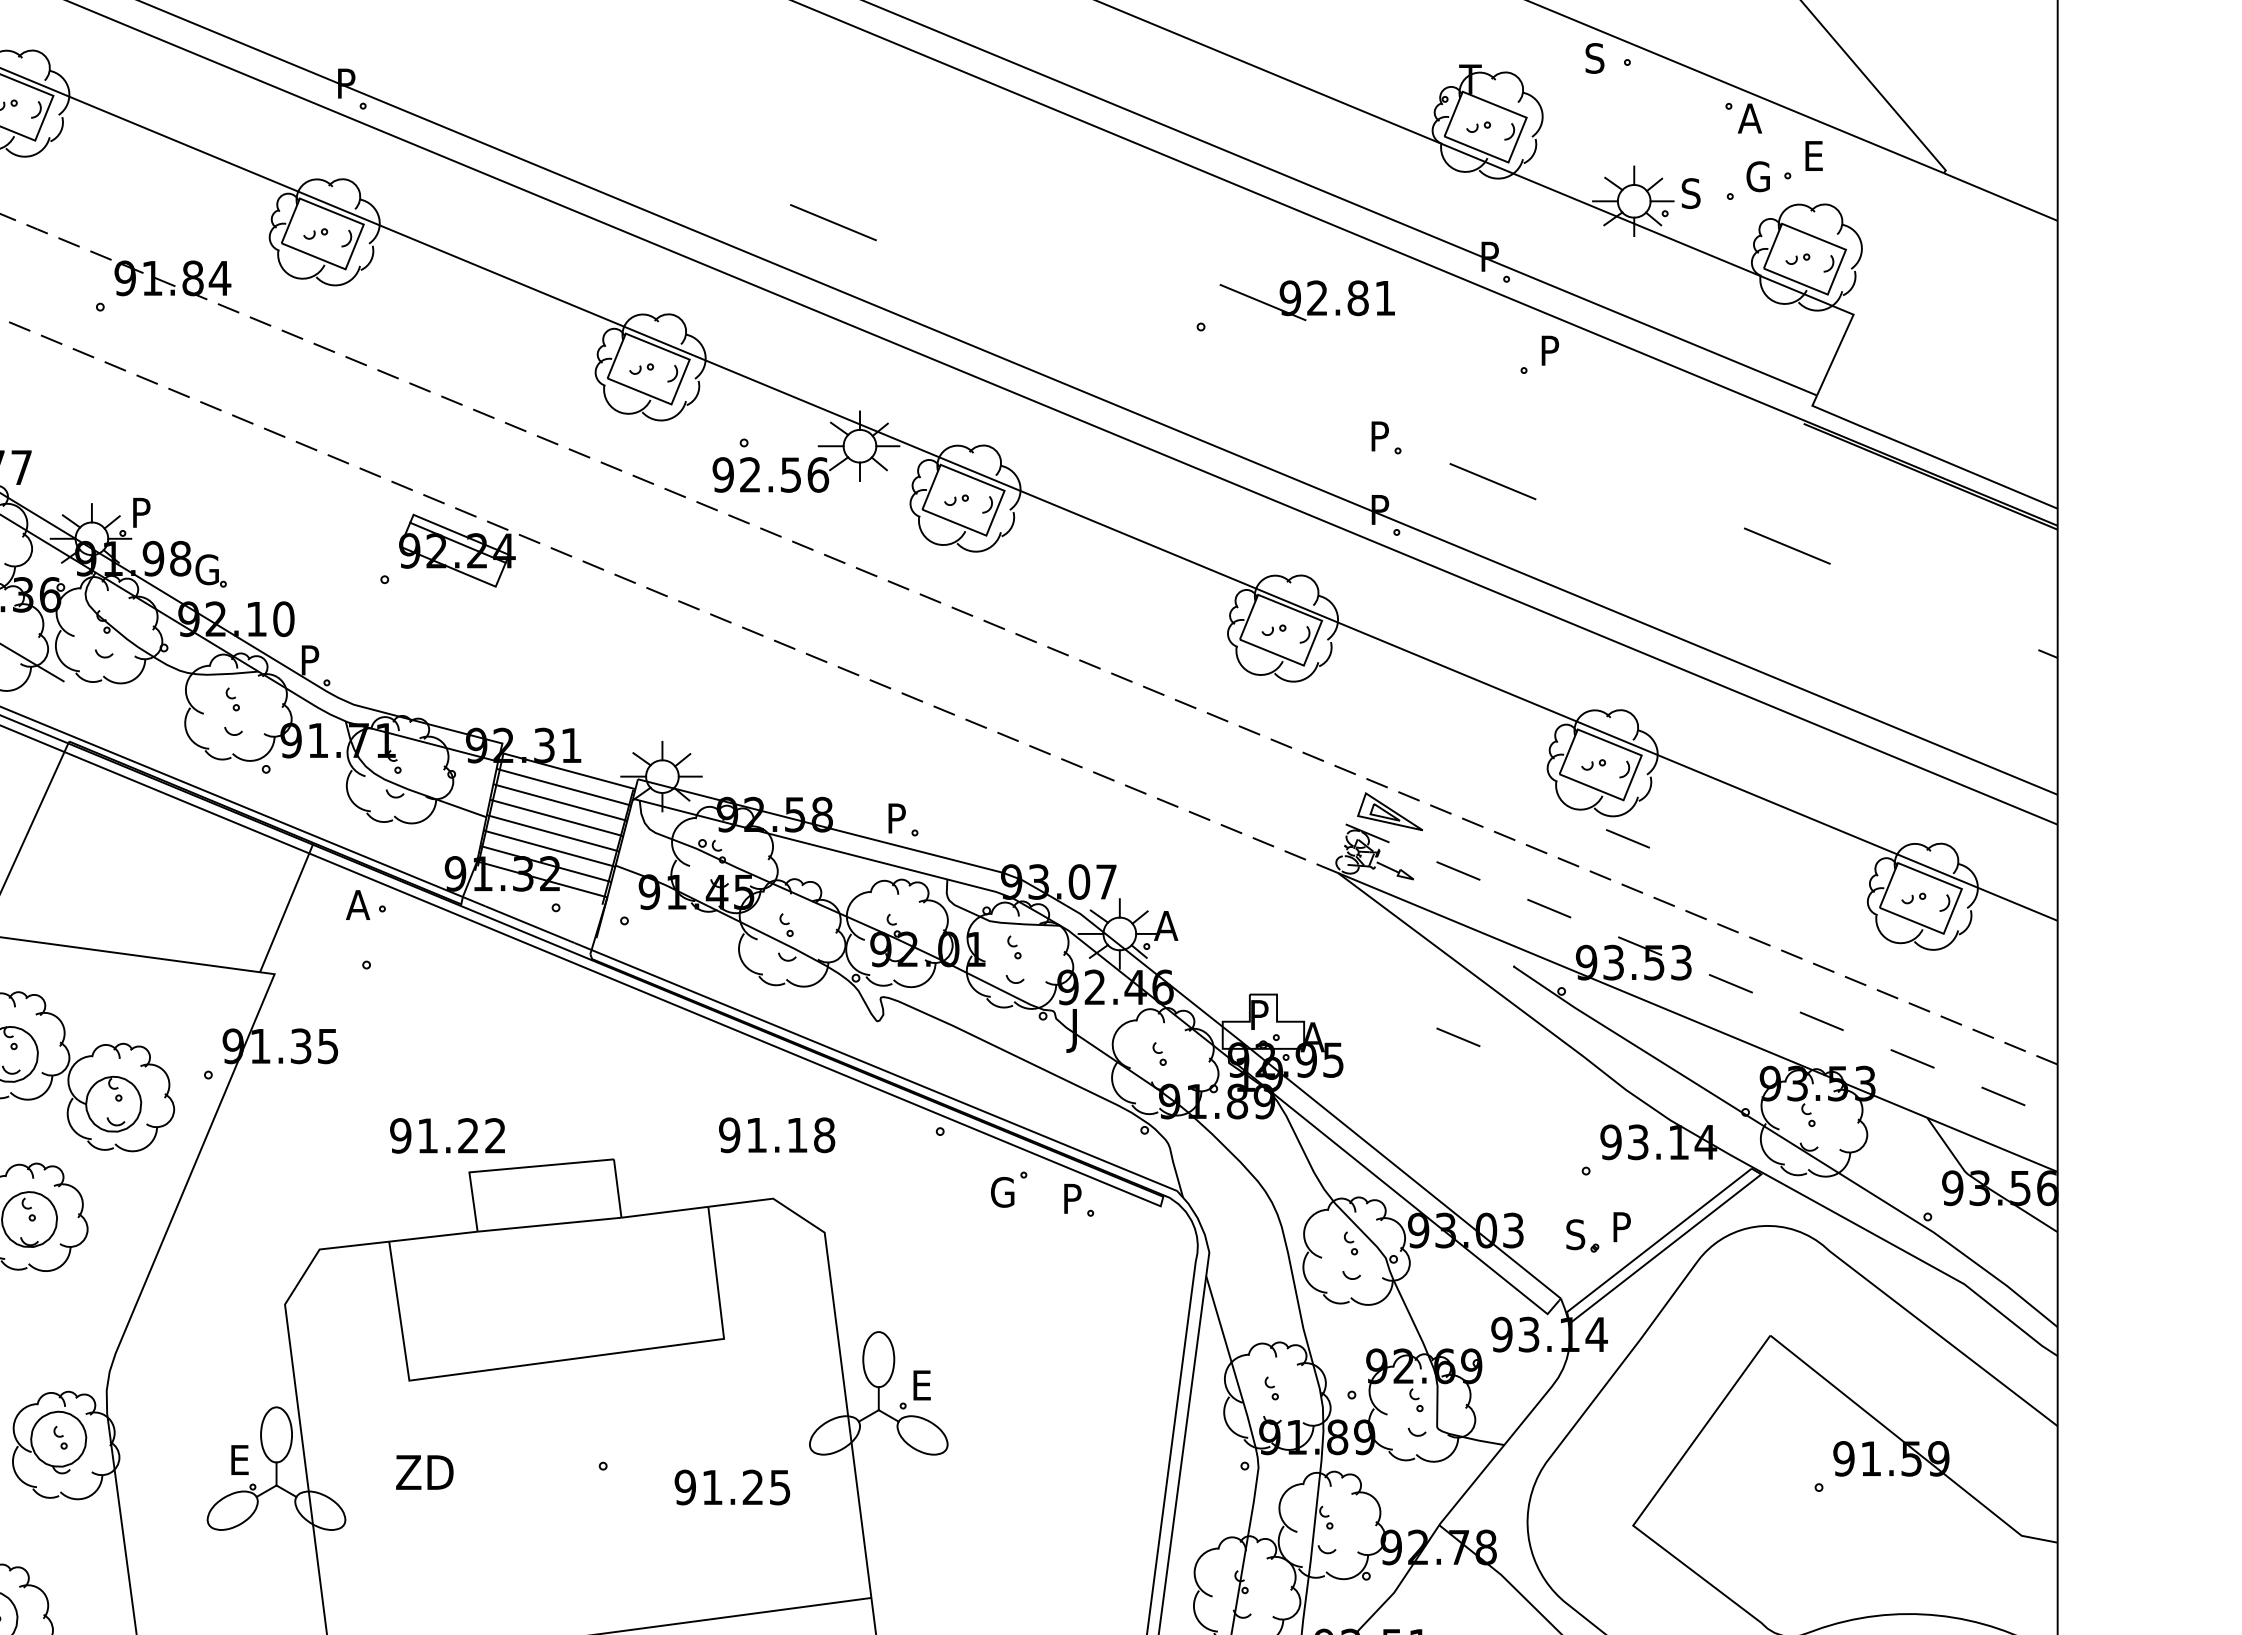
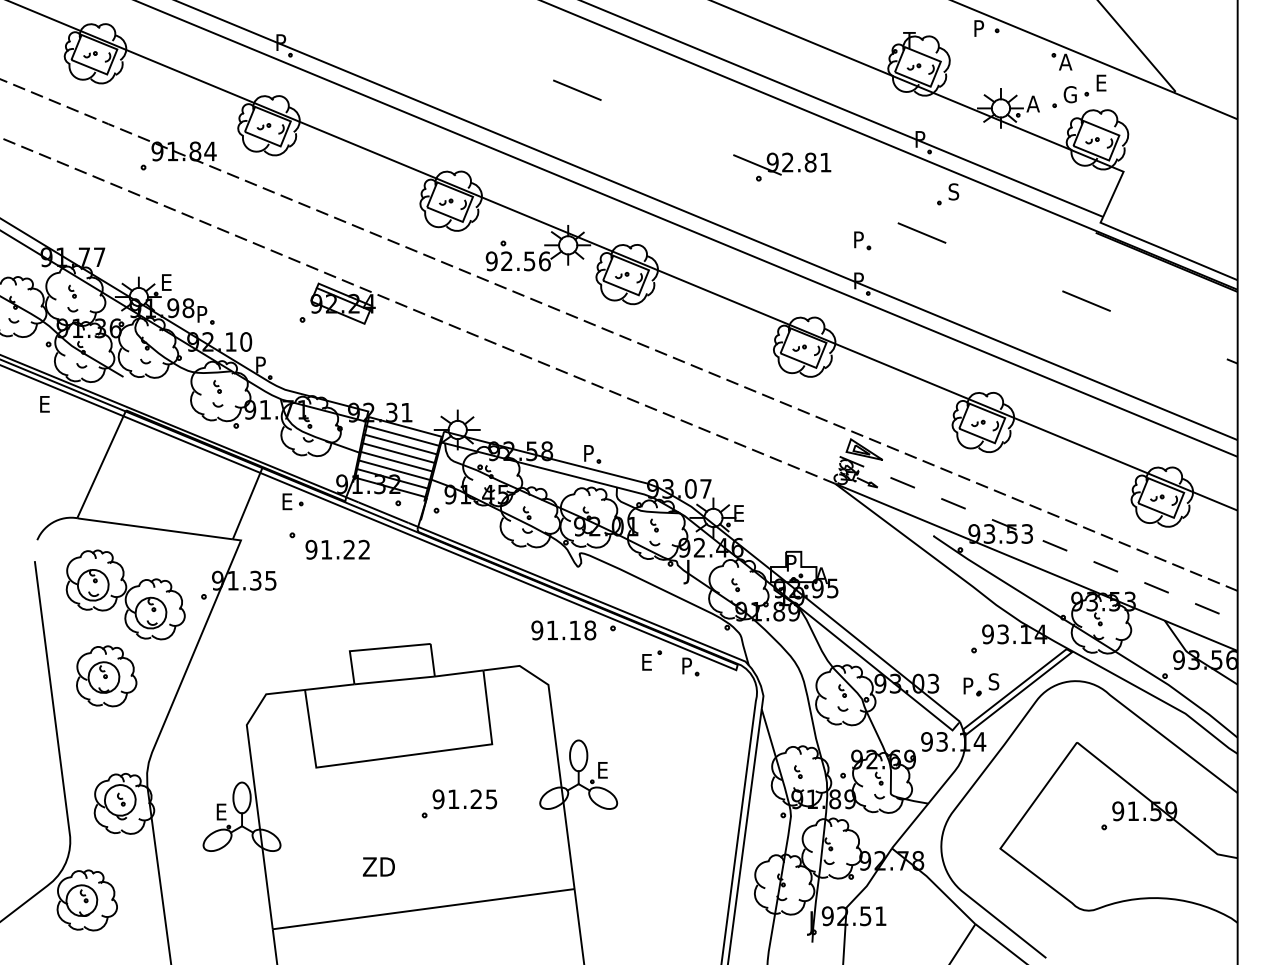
text: (1594, 58) -> (978, 28), S -> P
text: (1690, 192) -> (1032, 103), S -> A
line: (833, 221) -> (577, 89), moved
part: (1307, 299) -> (782, 163), moved
text: (1549, 349) -> (953, 191), P -> S
line: (1492, 480) -> (921, 232), moved
text: (143, 512) -> (167, 282), P -> E
text: (205, 568) -> (202, 313), G -> P
line: (1628, 838) -> (997, 464), removed
text: (357, 904) -> (287, 501), A -> E
text: (1166, 926) -> (739, 513), A -> E
line: (1458, 1036) -> (902, 575), removed
text: (447, 1135) -> (337, 549), moved
text: (776, 1135) -> (563, 630), moved
text: (1001, 1190) -> (647, 661), G -> E
text: (1620, 1226) -> (993, 681), P -> S
text: (1576, 1233) -> (968, 685), S -> P
text: (424, 1471) -> (378, 866), moved
text: (731, 1487) -> (464, 799), moved

